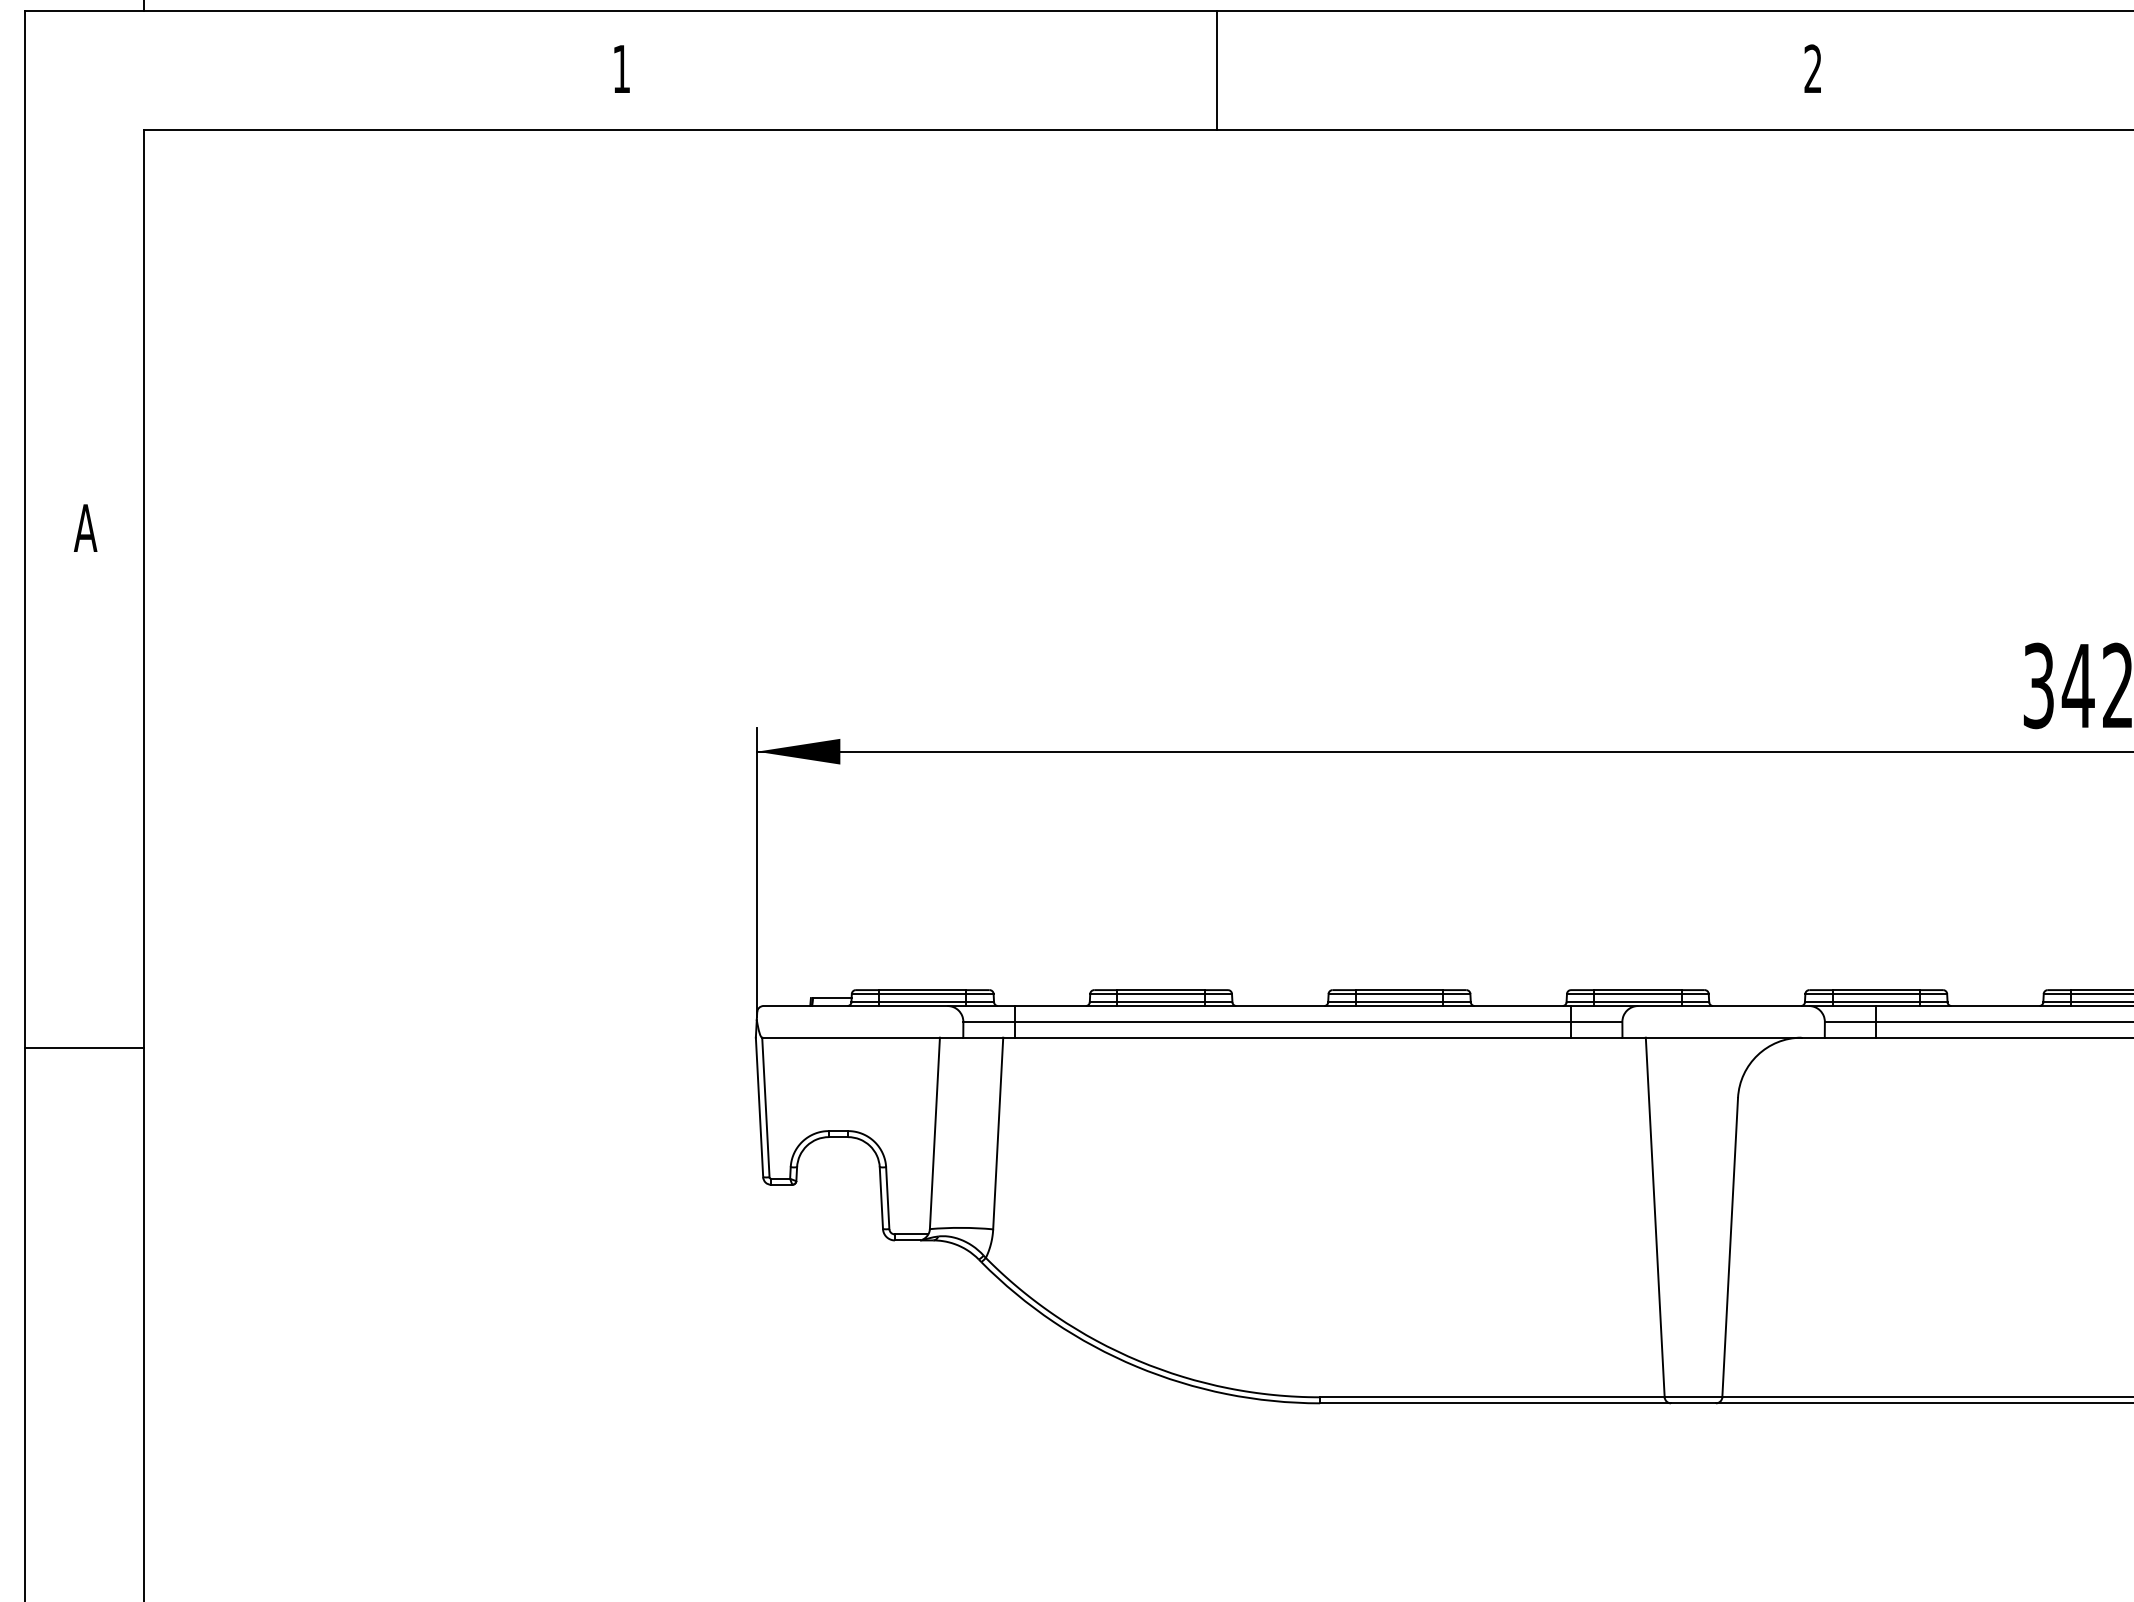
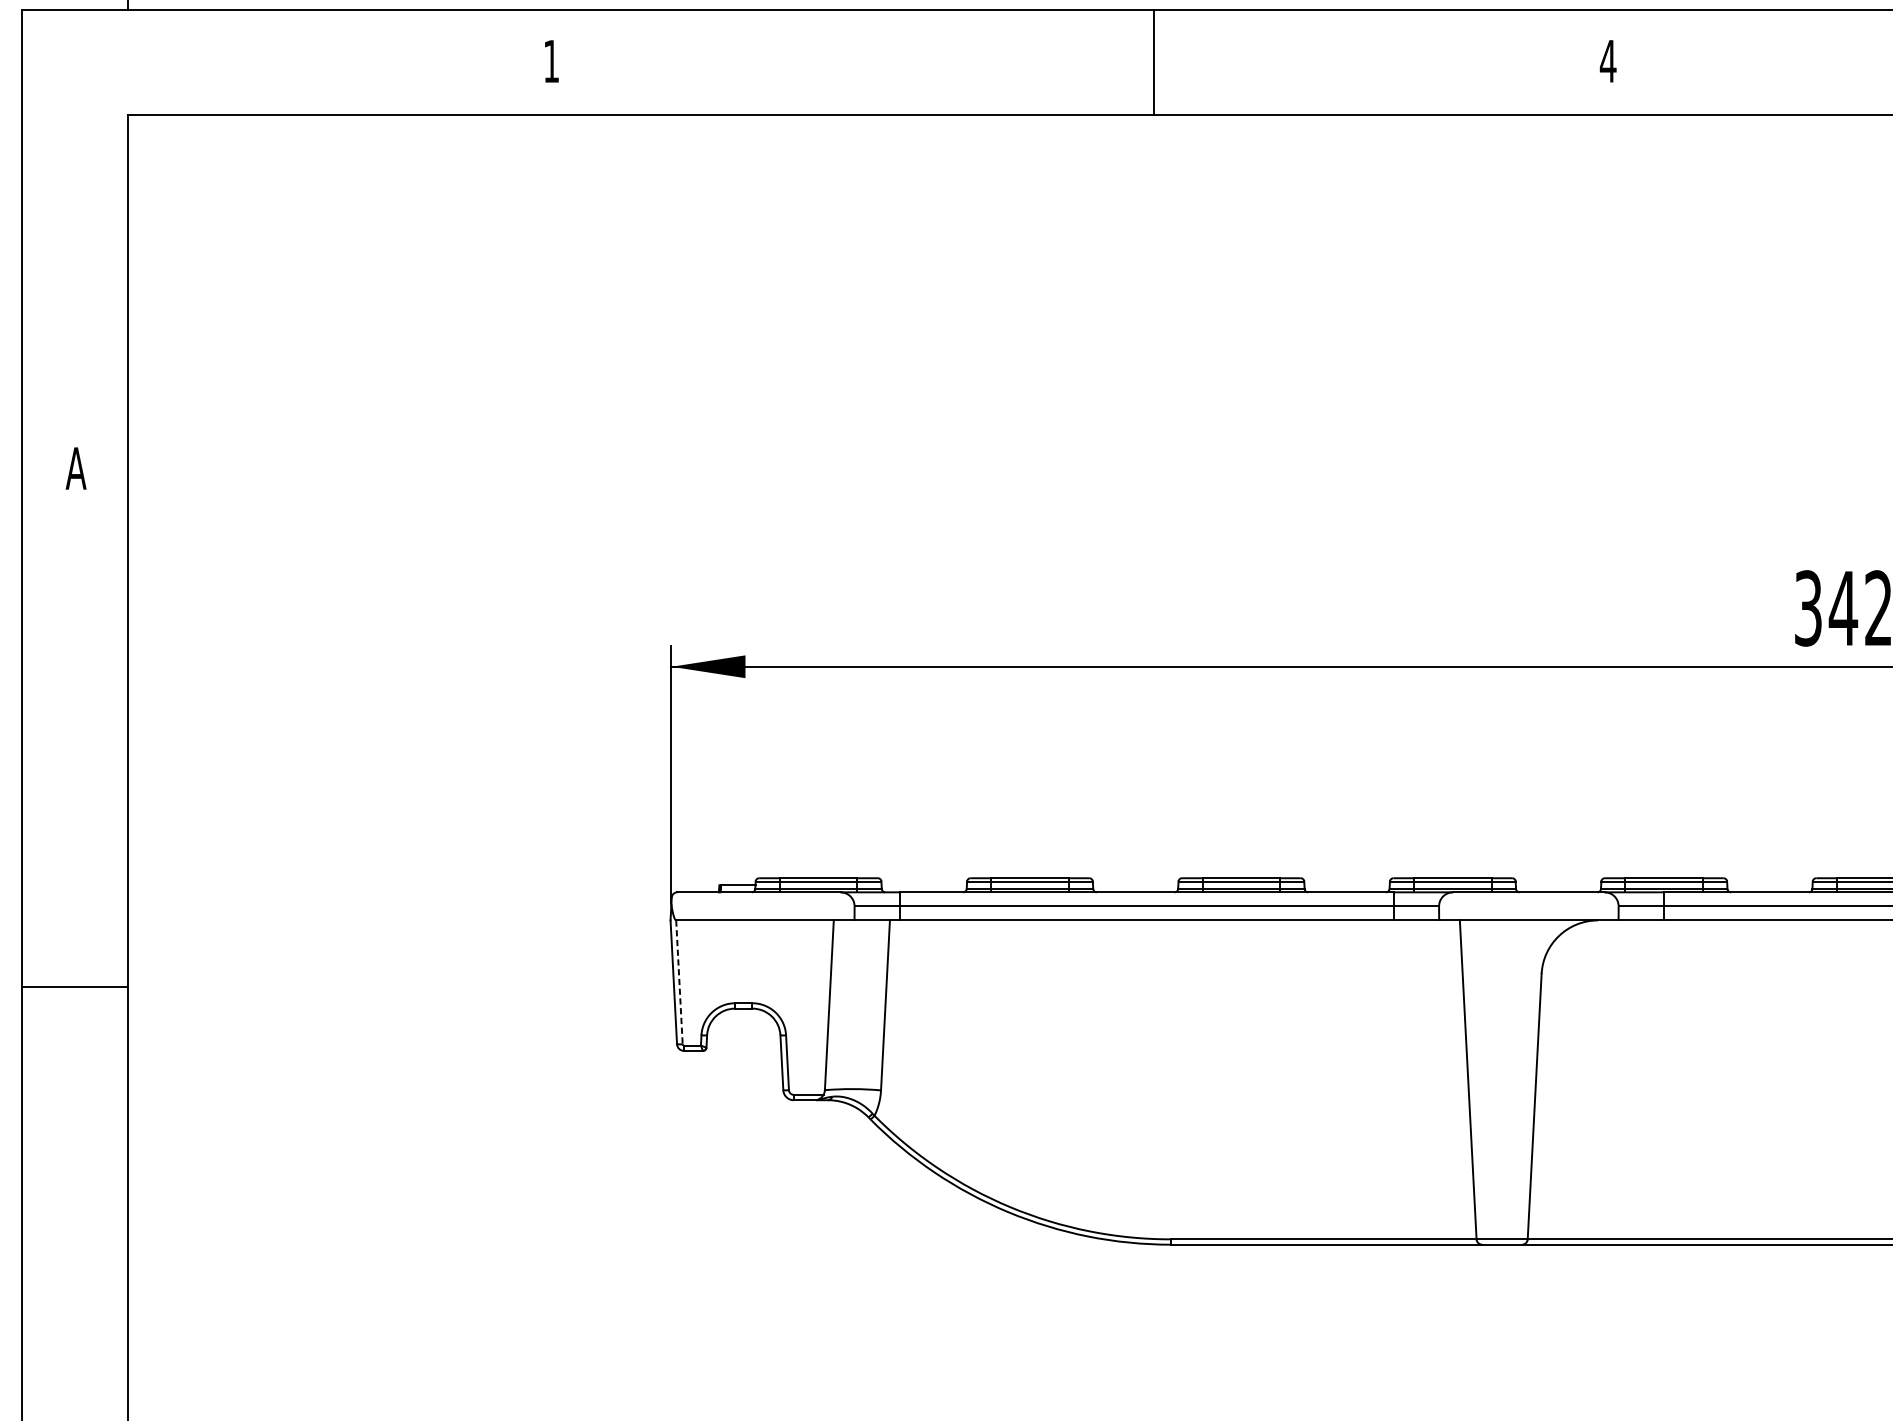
text: (1812, 68) -> (1607, 60), 2 -> 4
line: (1216, 70) -> (1153, 62), moved
line: (83, 1047) -> (74, 986), moved
line: (765, 1107) -> (679, 982), solid -> dashed

